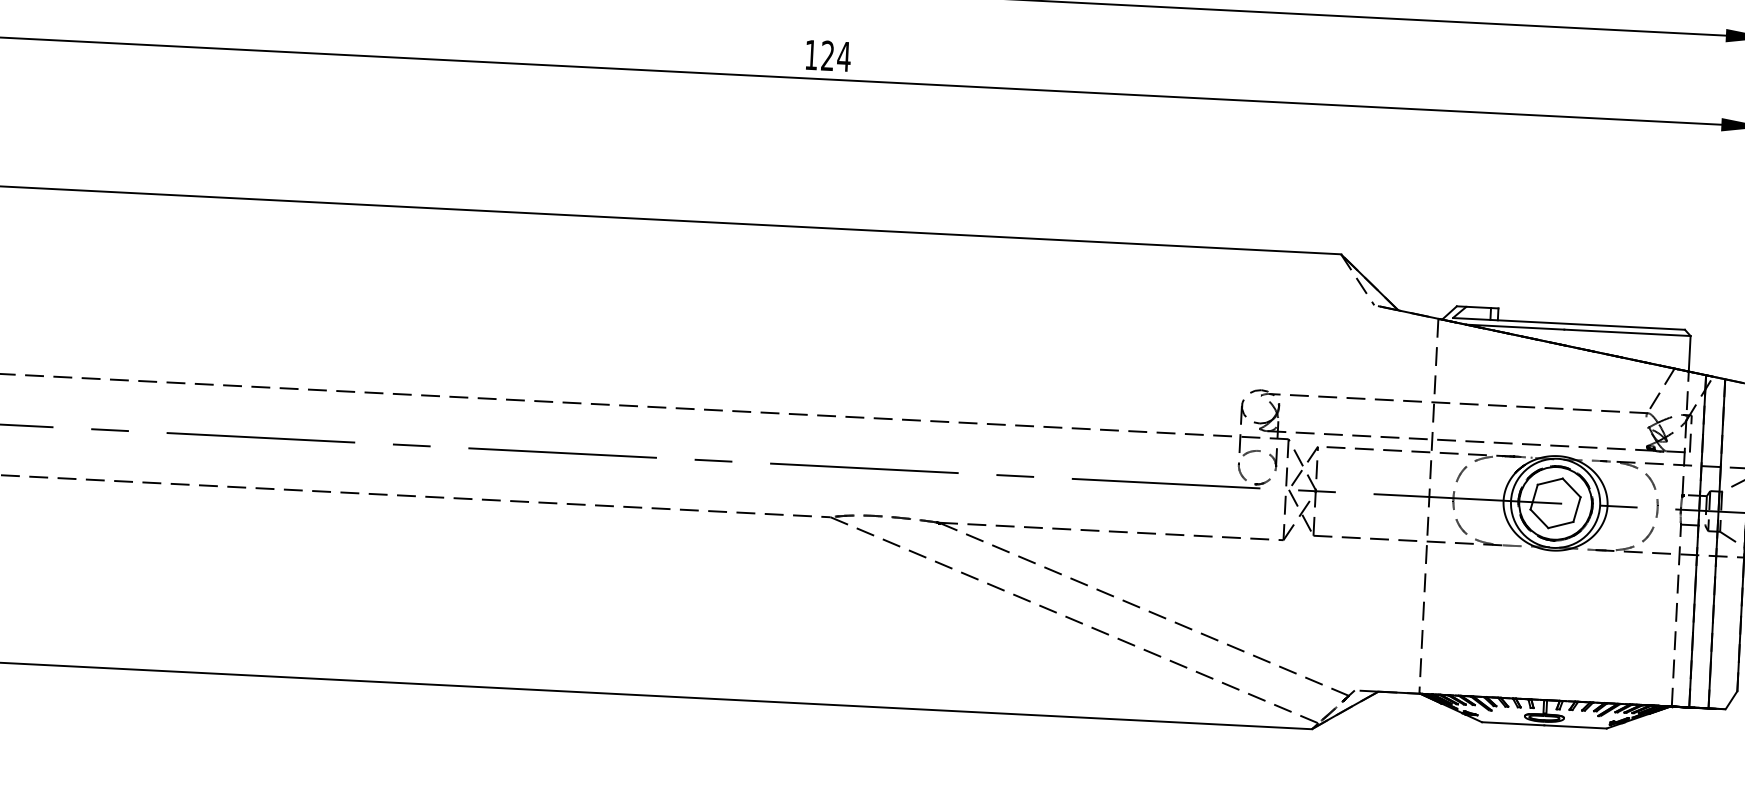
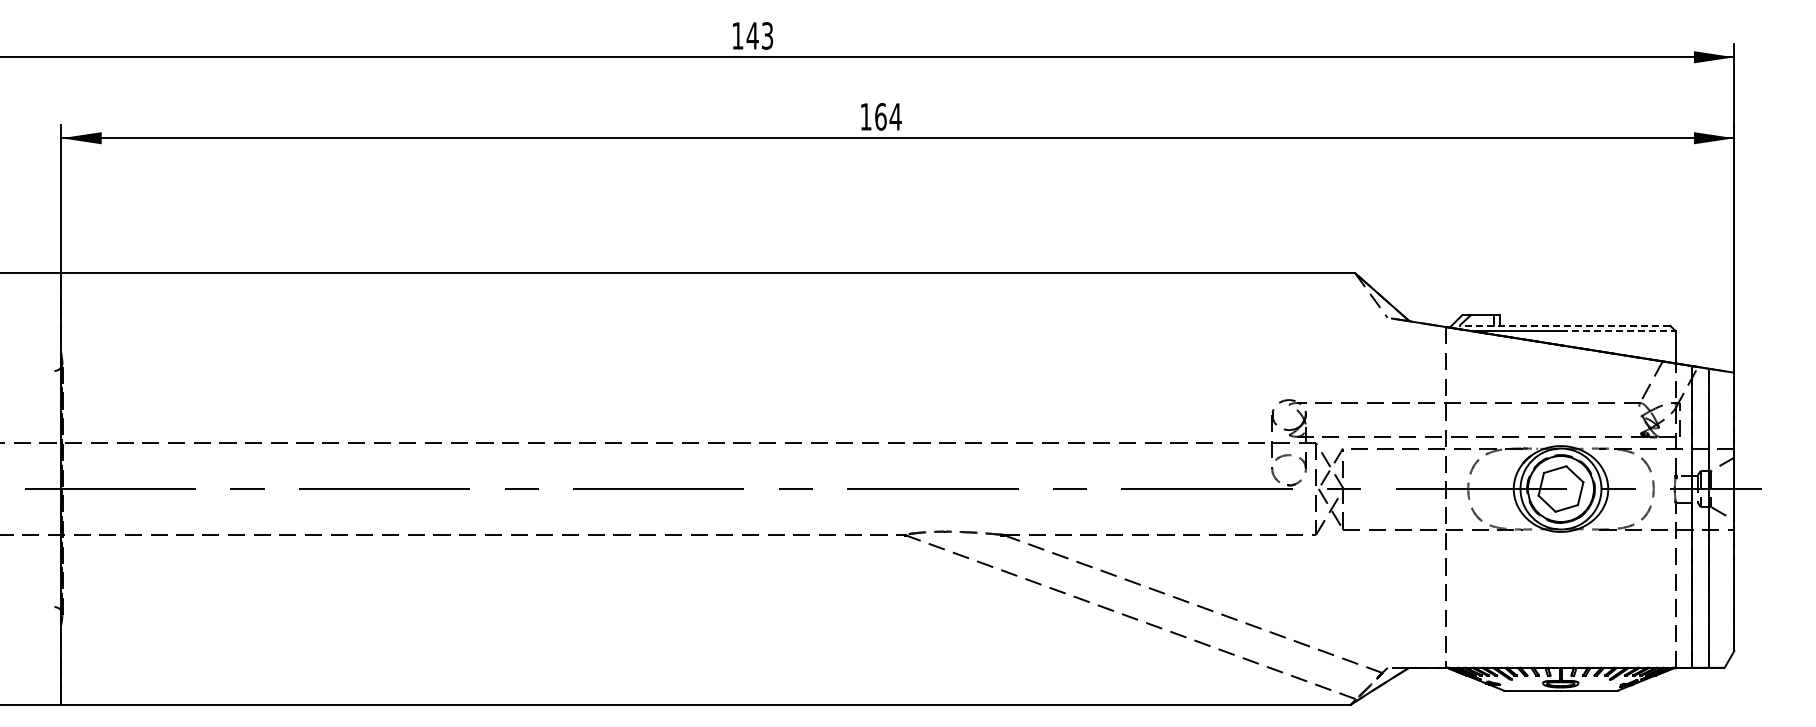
text: (827, 55) -> (880, 116), 124 -> 164
line: (1568, 323) -> (1564, 325), solid -> dashed
line: (1627, 333) -> (1618, 331), solid -> dashed

